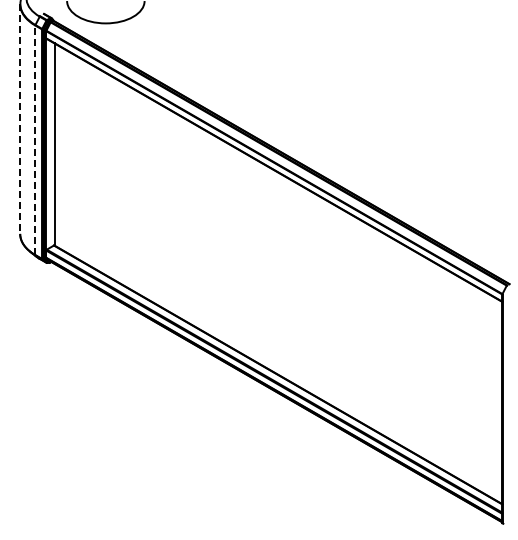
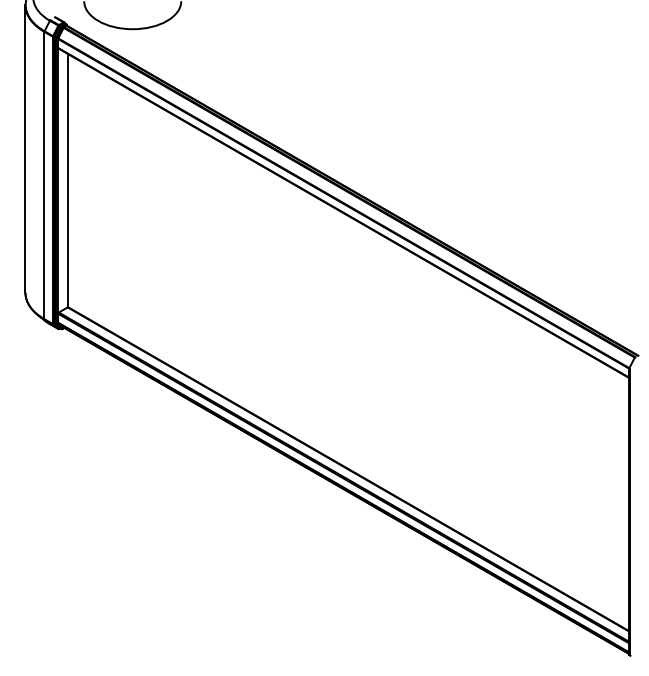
line: (20, 119) -> (25, 149), dashed -> solid
line: (35, 140) -> (44, 175), dashed -> solid

